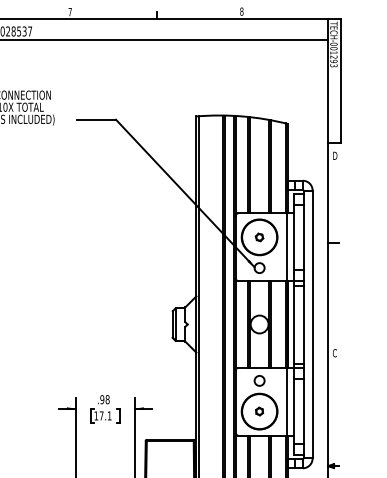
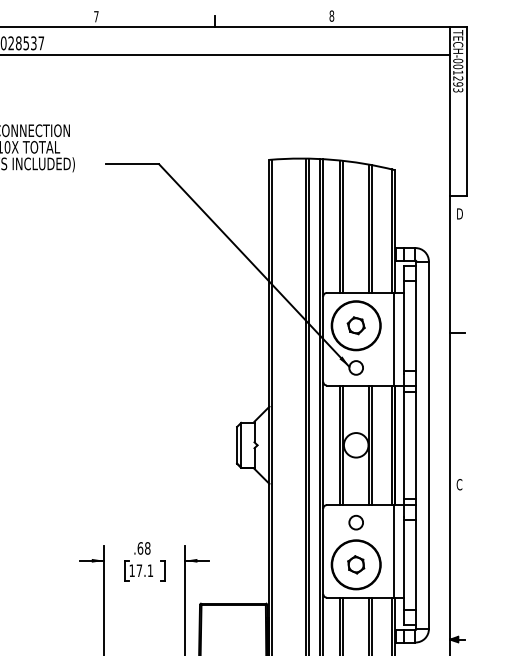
part: (259, 237) -> (356, 325), size x1.67
text: (102, 399) -> (140, 548), .98 -> .68
part: (259, 411) -> (356, 564), size x1.67

